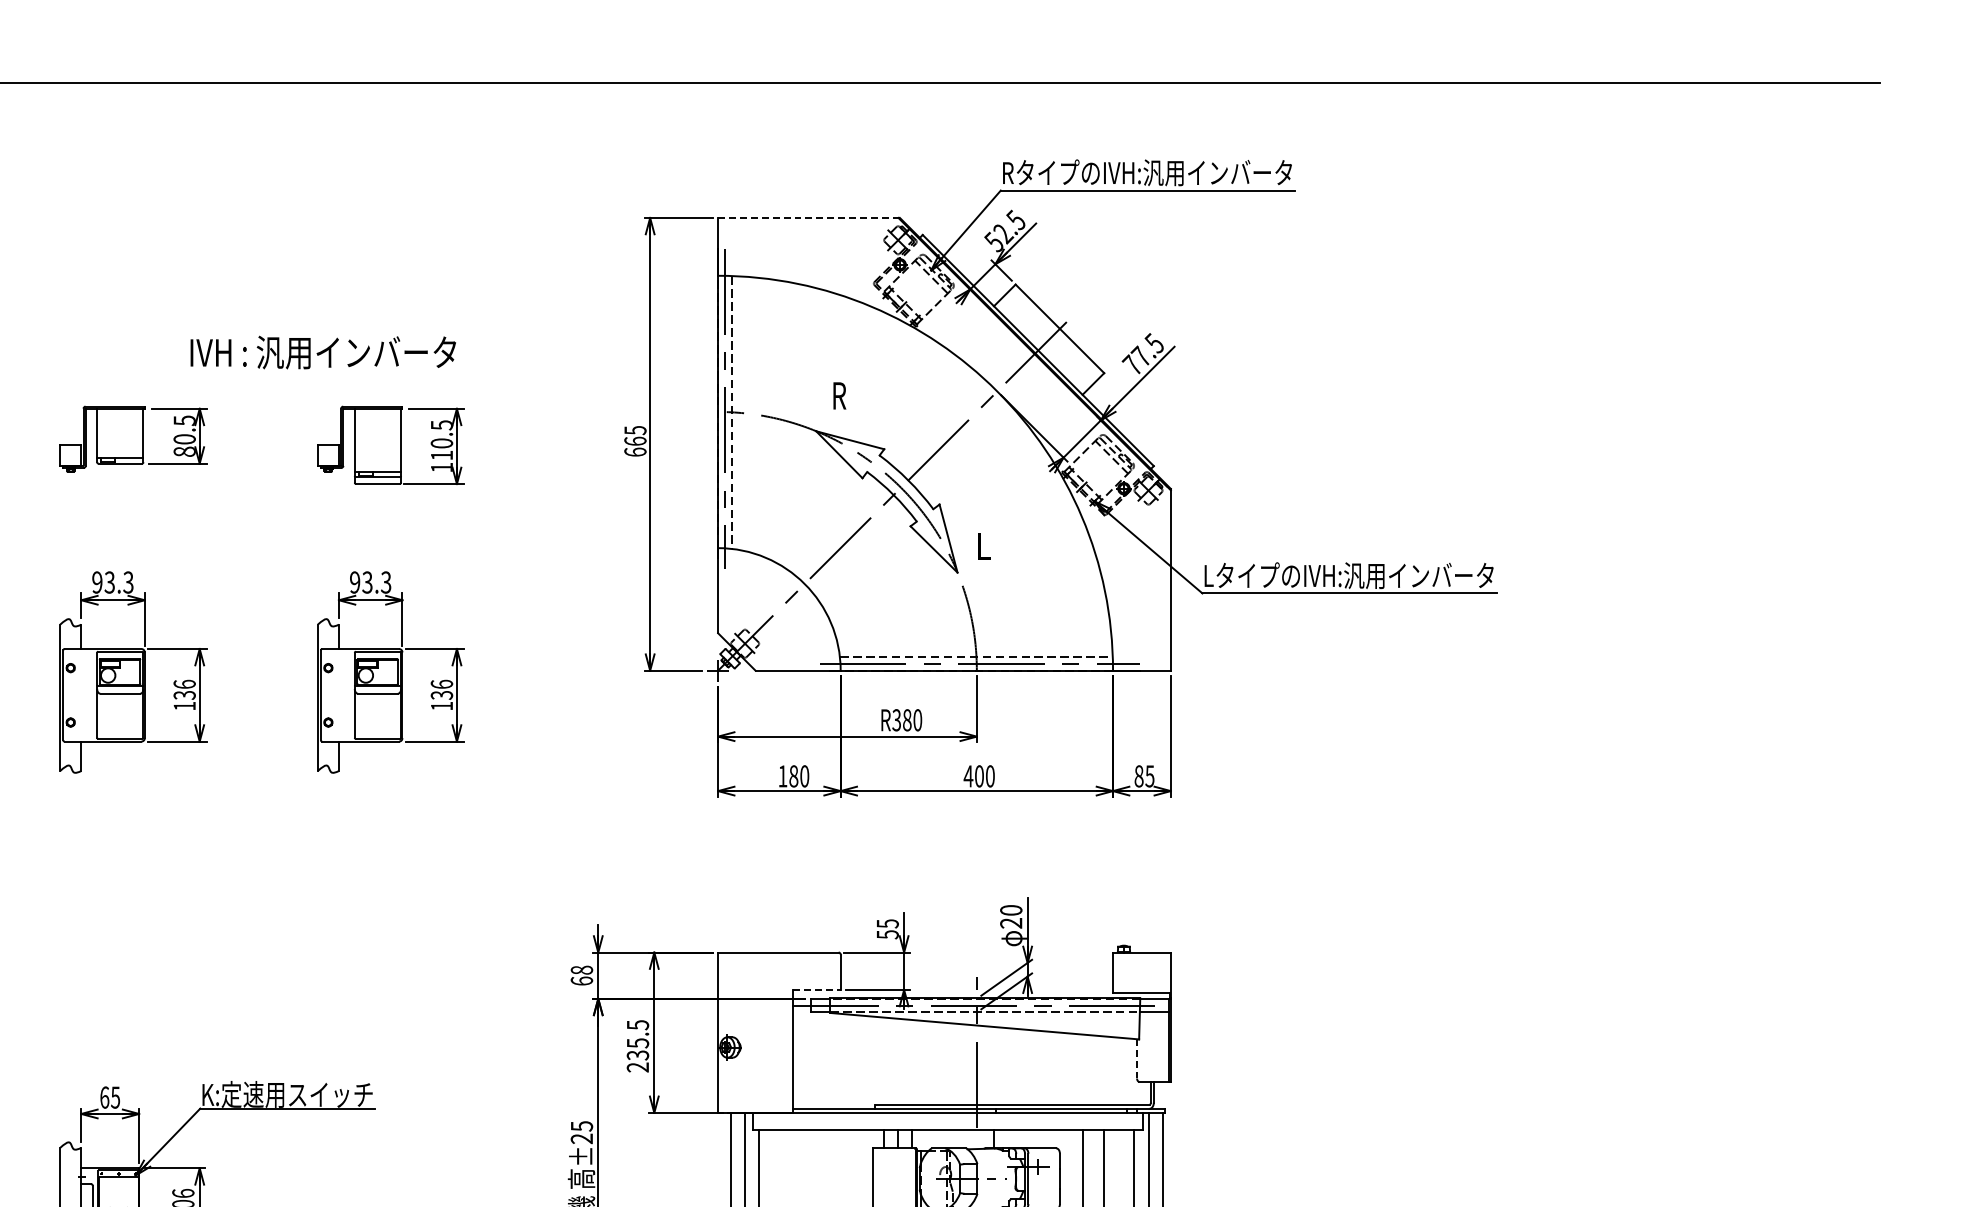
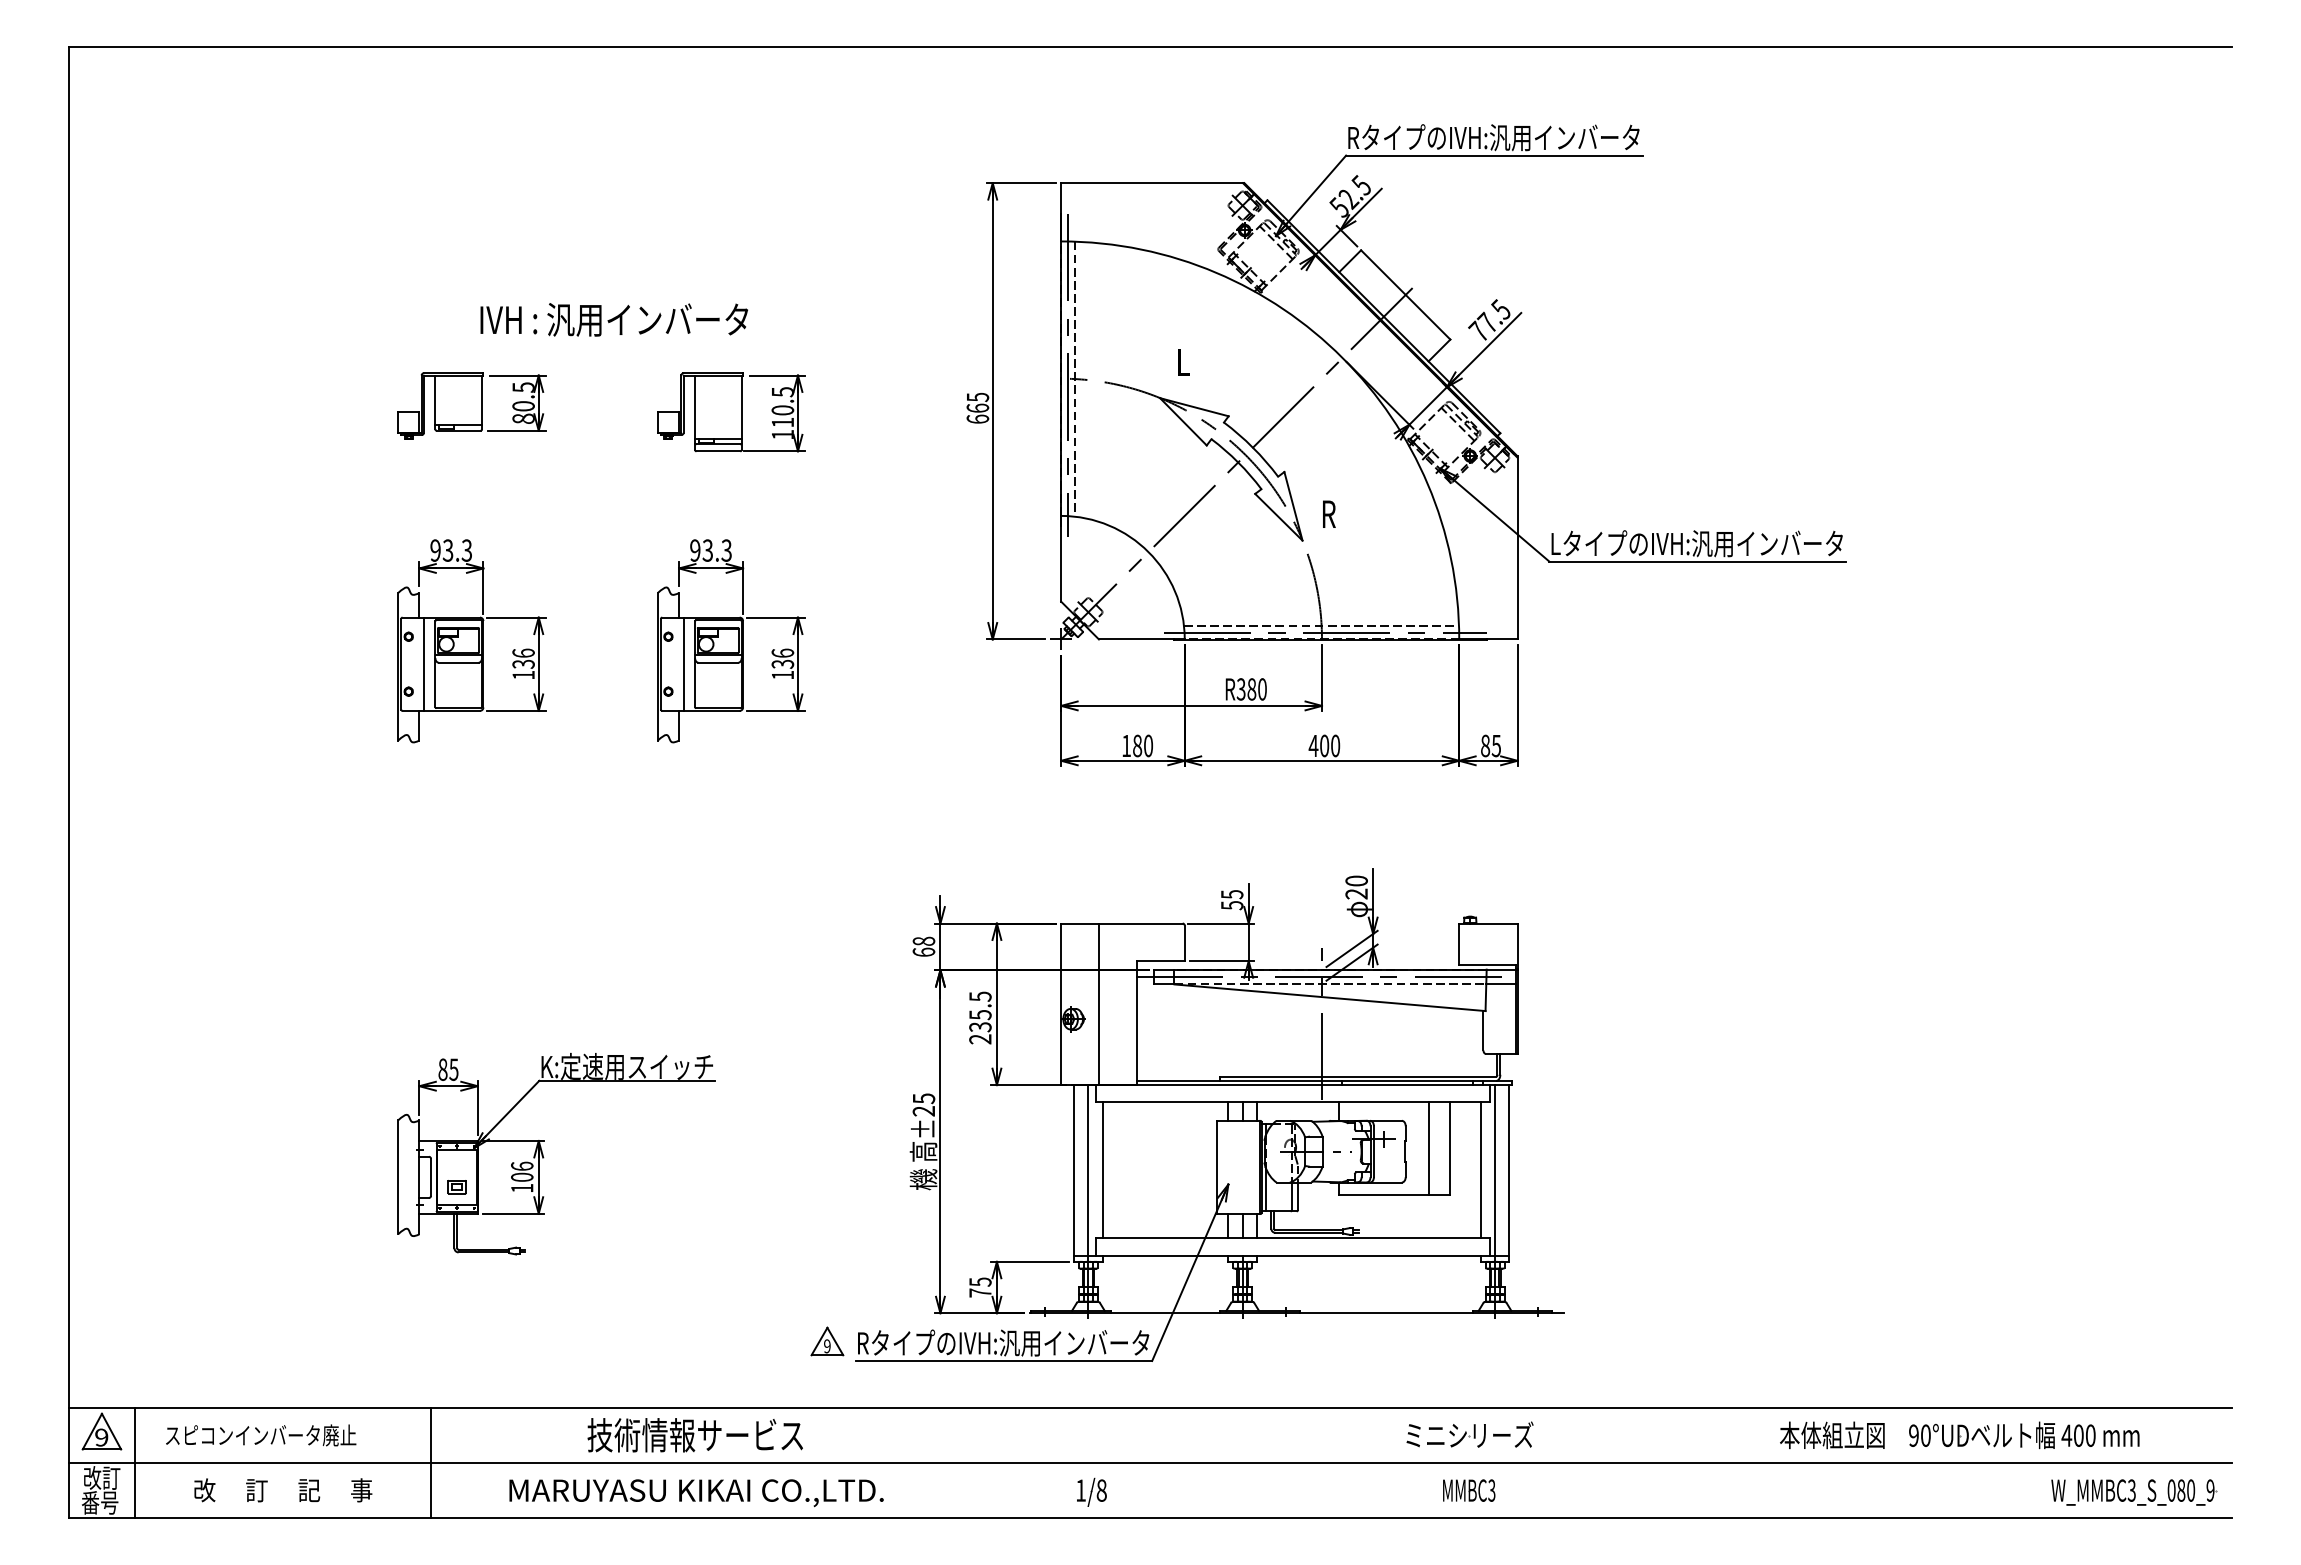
line: (808, 218) -> (1152, 183), dashed -> solid
text: (323, 352) -> (614, 319), moved
text: (839, 395) -> (1183, 362), R -> L
text: (984, 545) -> (1329, 513), L -> R
line: (85, 694) -> (423, 663), added
line: (343, 694) -> (683, 663), added
line: (817, 990) -> (1161, 961), dashed -> solid
line: (755, 1031) -> (1098, 1003), added
line: (1137, 1058) -> (1483, 1030), dashed -> solid
text: (104, 1097) -> (442, 1069), 65 -> 85

